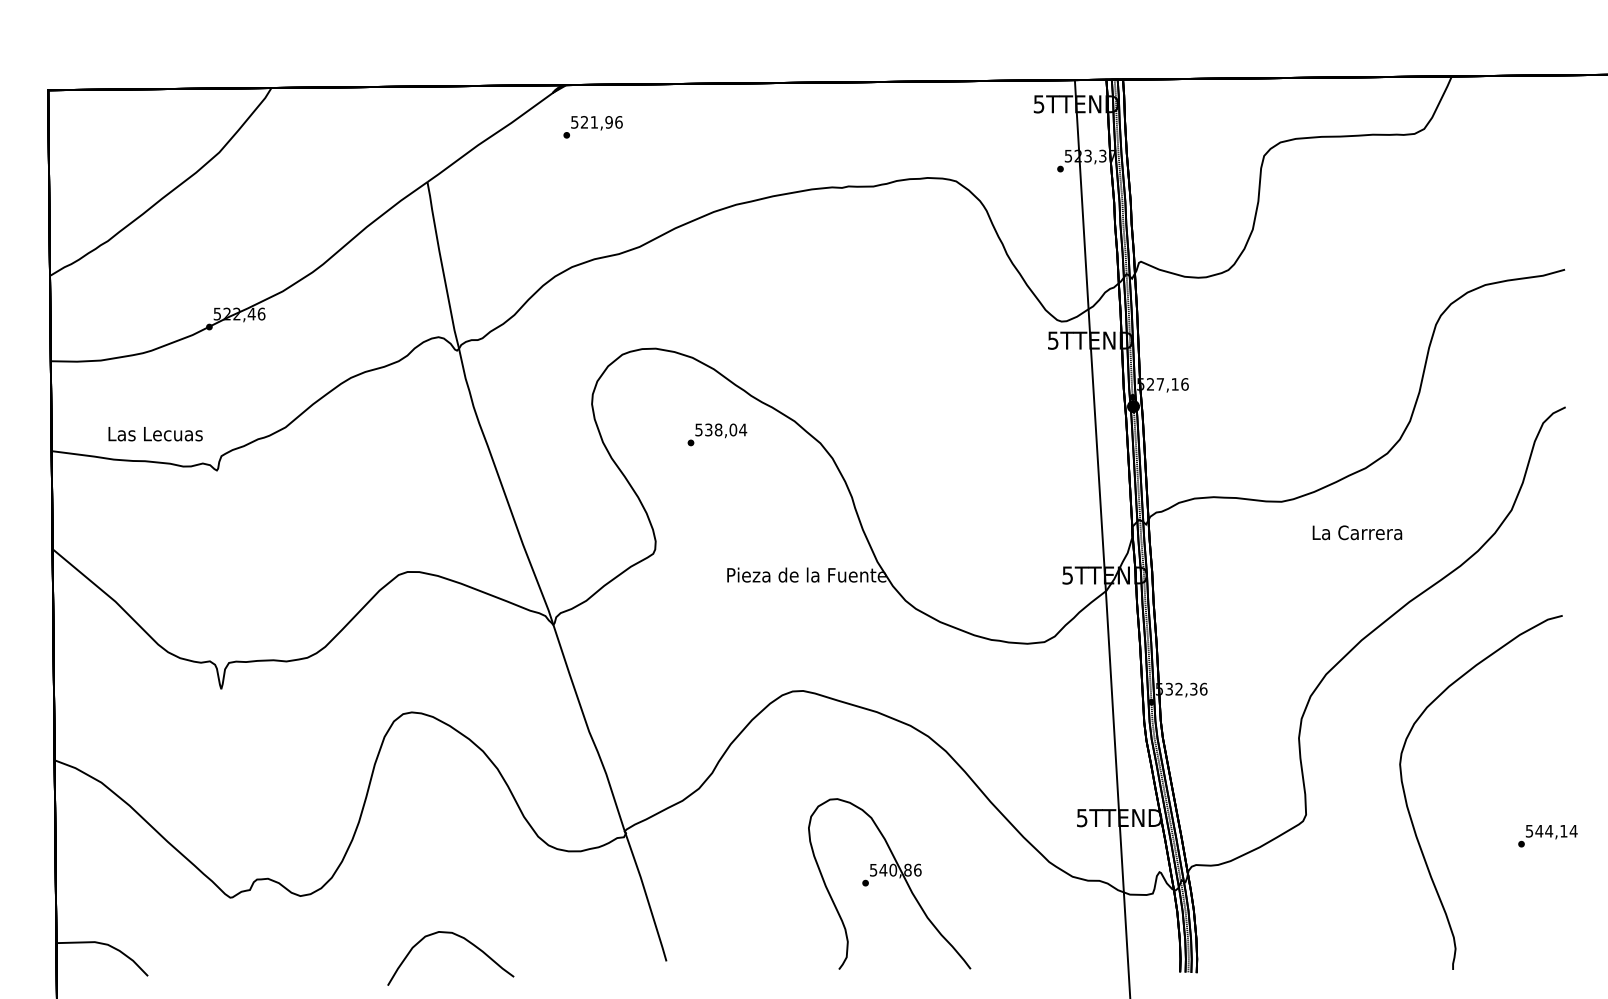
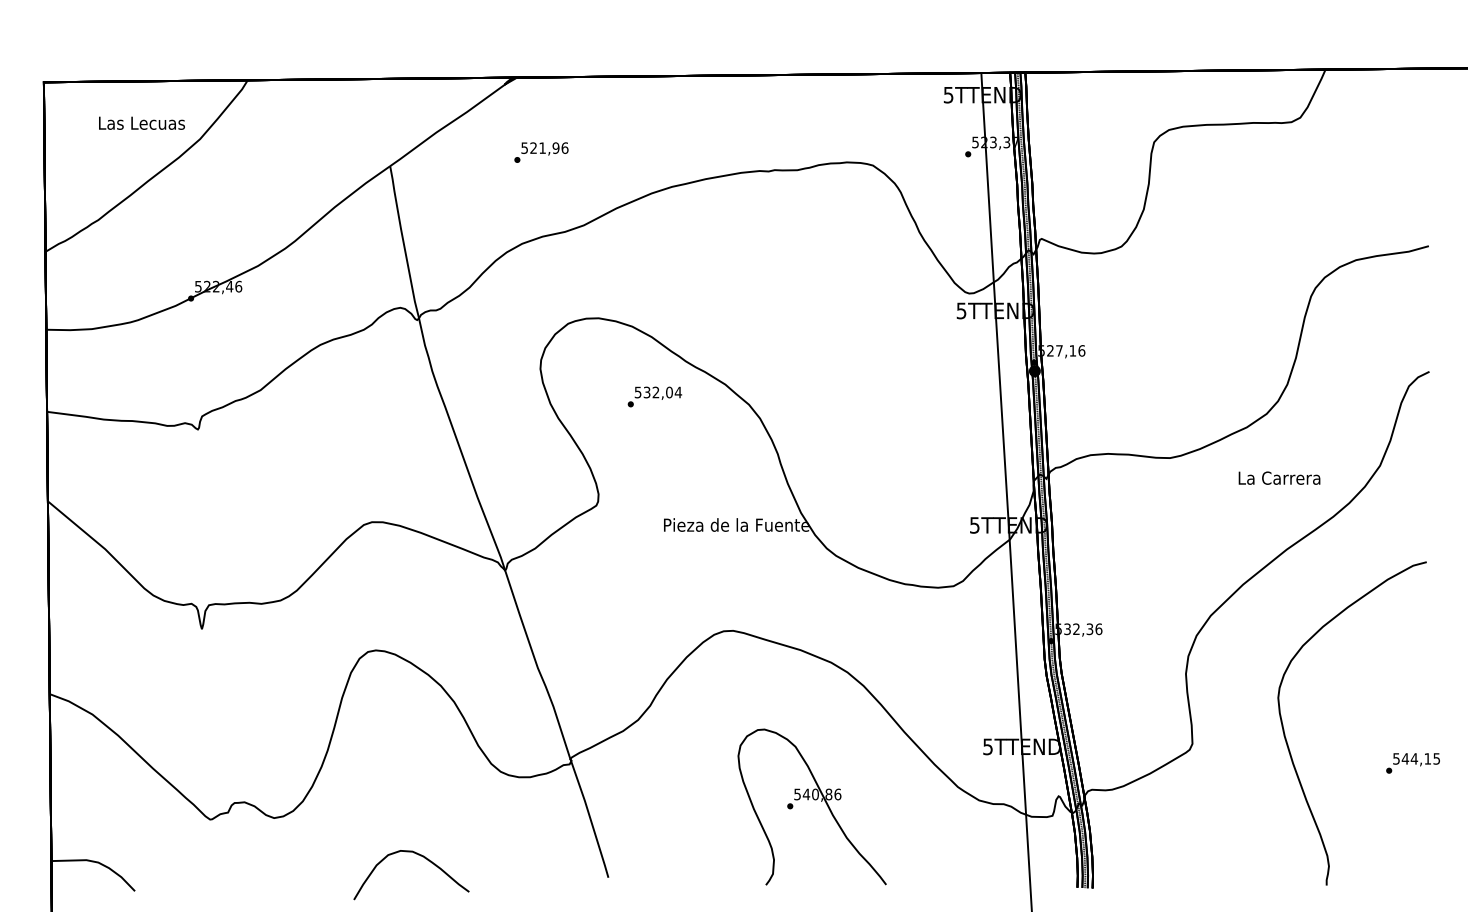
text: (592, 127) -> (540, 152), moved
text: (718, 429) -> (655, 392), 538,04 -> 532,04
text: (155, 434) -> (141, 123), moved
text: (1357, 532) -> (1279, 477), moved
text: (1573, 831) -> (1436, 759), 544,14 -> 544,15

